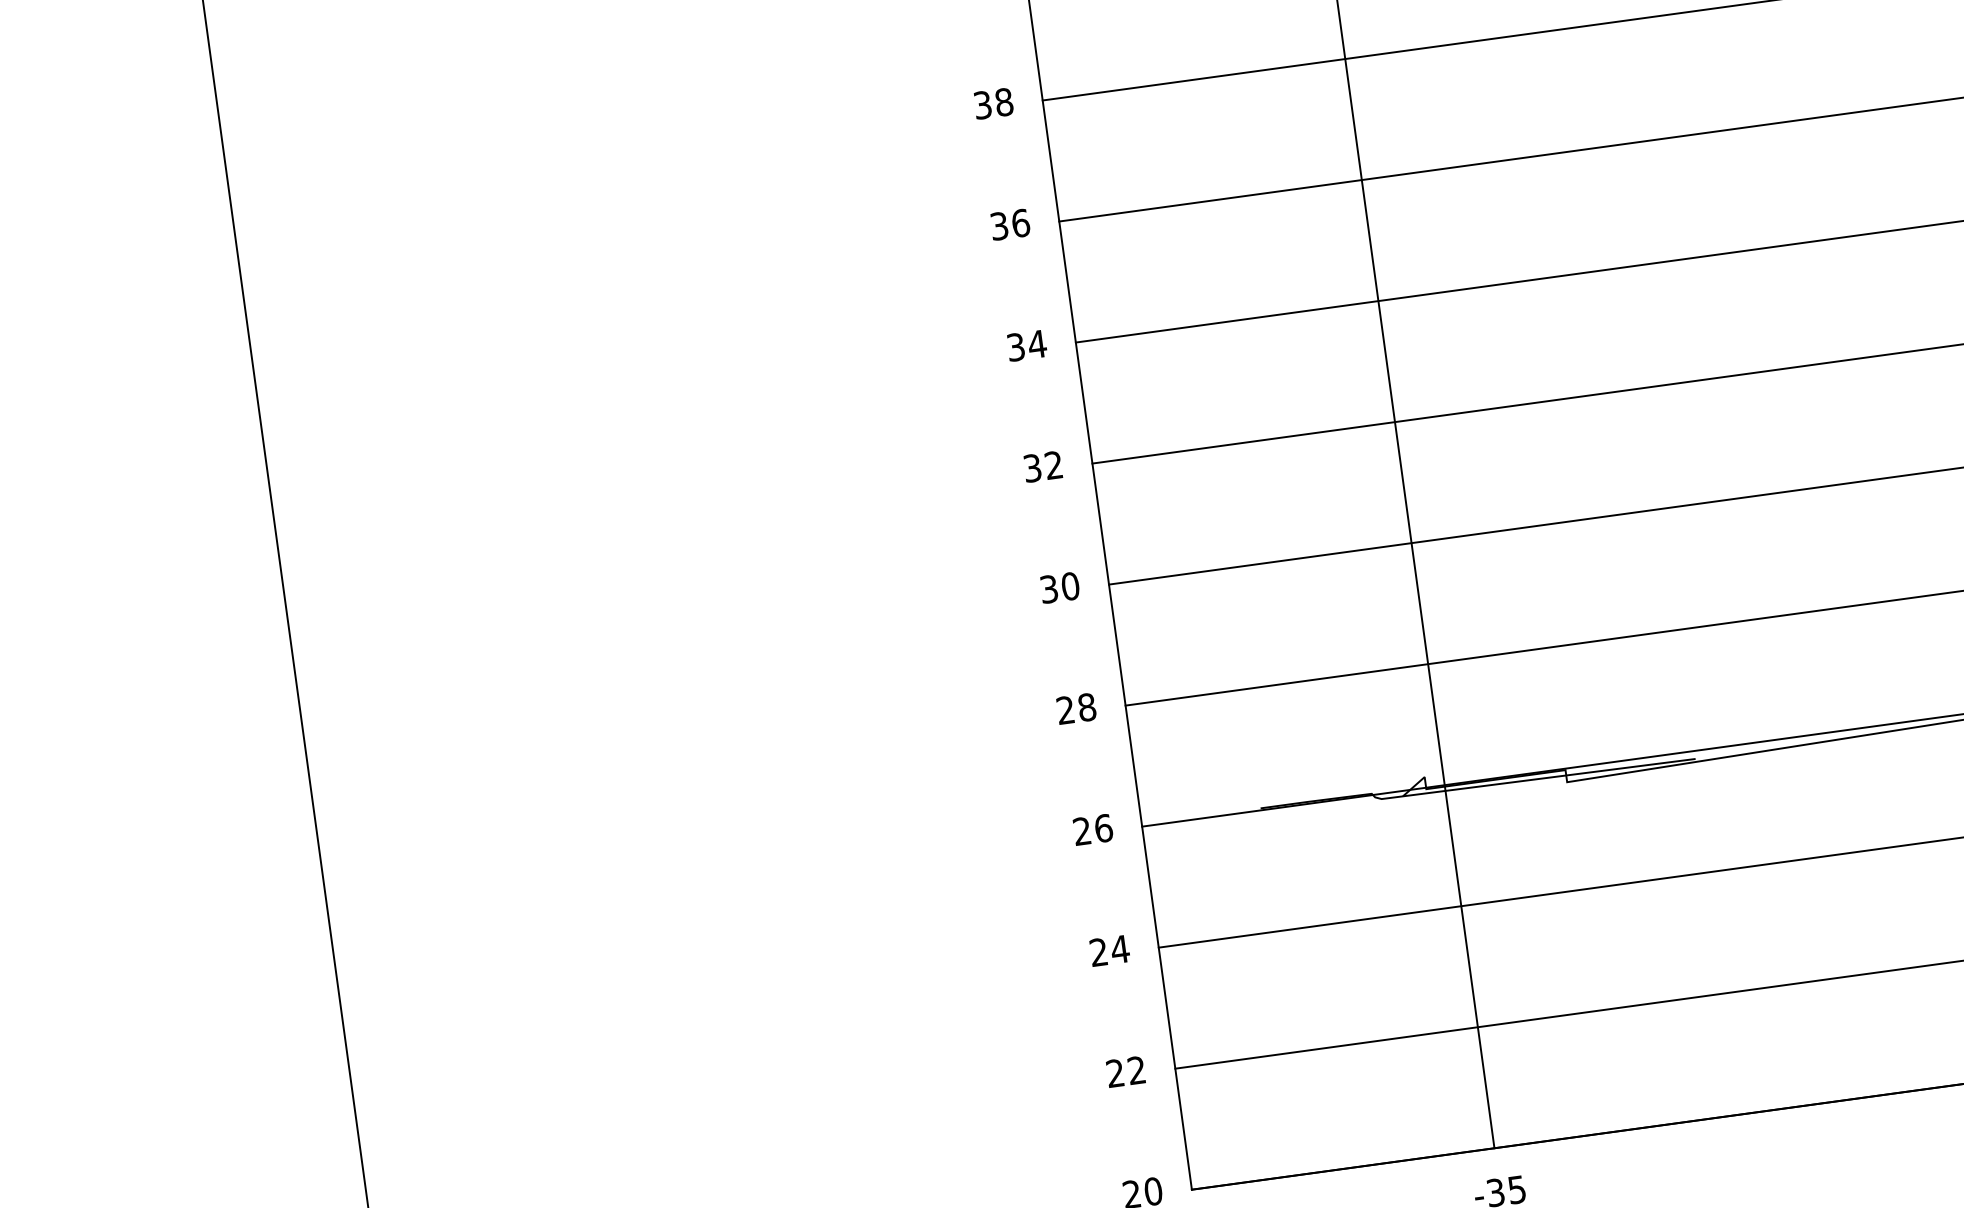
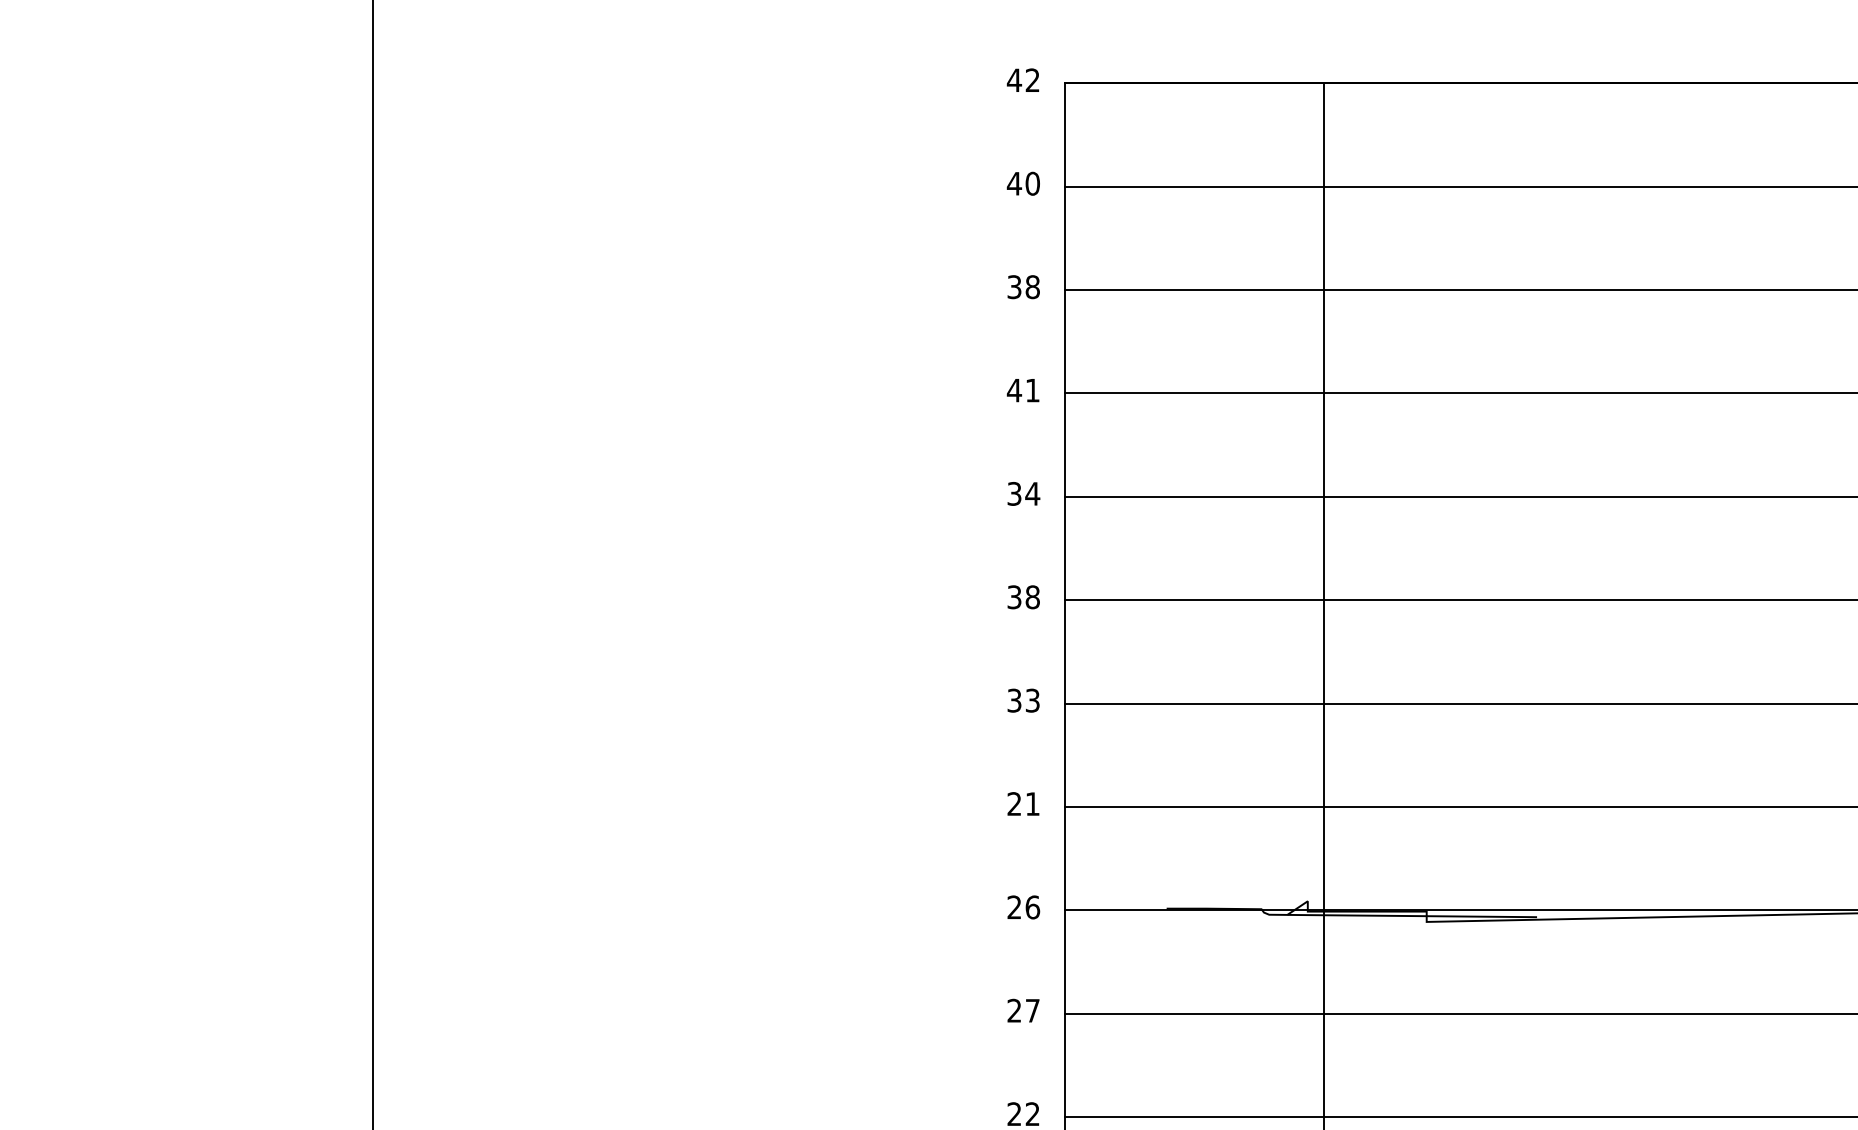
text: (1009, 224) -> (1023, 390), 36 -> 41
text: (1053, 465) -> (1032, 597), 32 -> 38
text: (1070, 586) -> (1032, 700), 30 -> 33
text: (1086, 707) -> (1032, 804), 28 -> 21
text: (1119, 949) -> (1032, 1010), 24 -> 27

